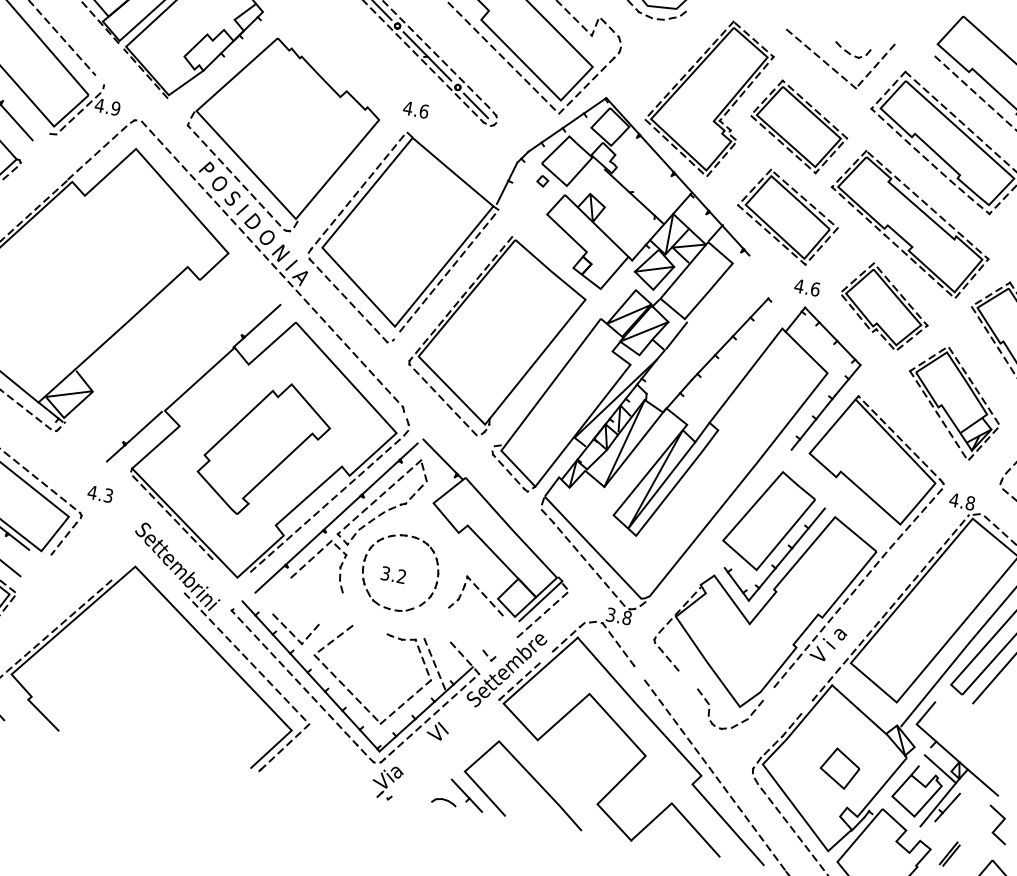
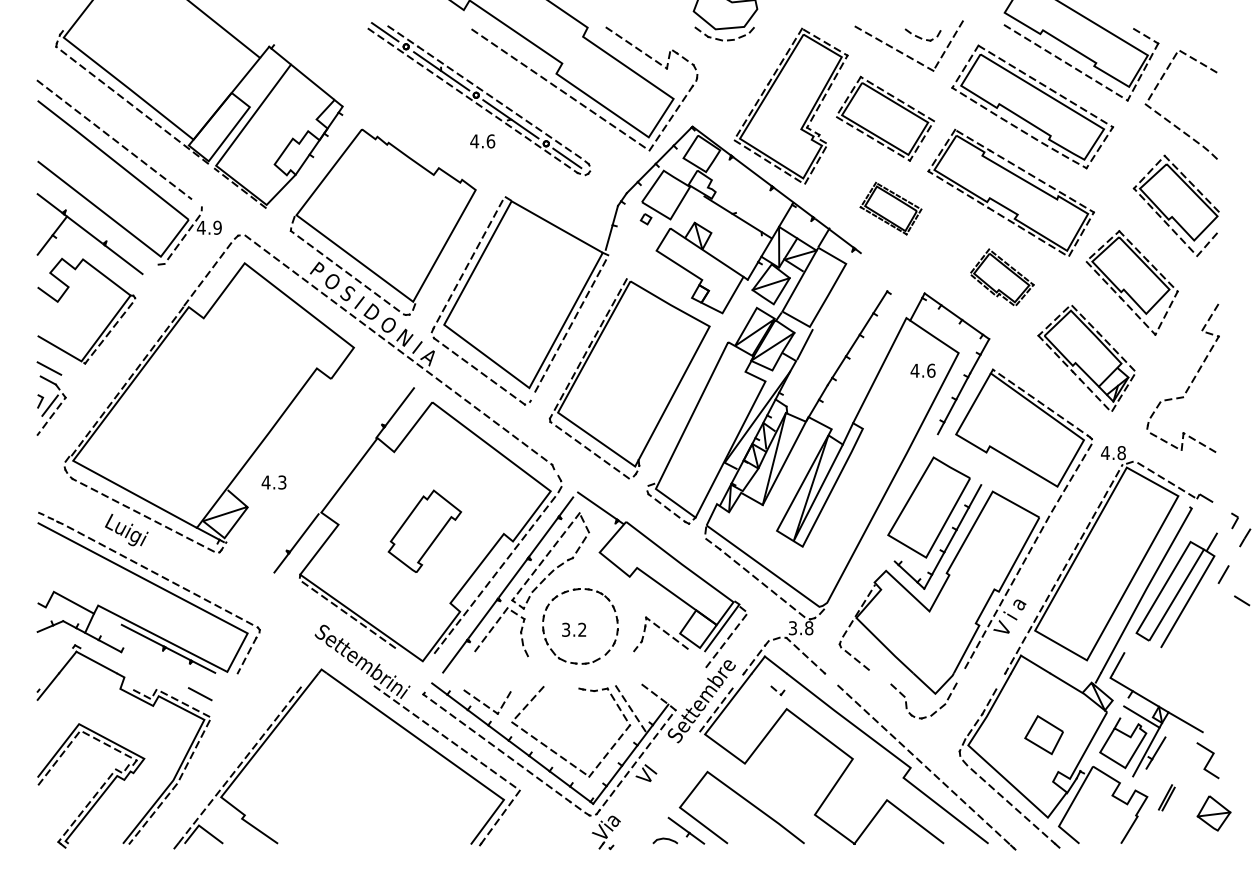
text: (415, 109) -> (482, 141), moved
part: (787, 216) -> (890, 208), size x0.6
text: (806, 287) -> (922, 370), moved
part: (885, 305) -> (1002, 276), size x0.7
part: (263, 449) -> (424, 531), size x0.6
text: (99, 494) -> (273, 482), moved
part: (488, 655) -> (777, 690), moved

